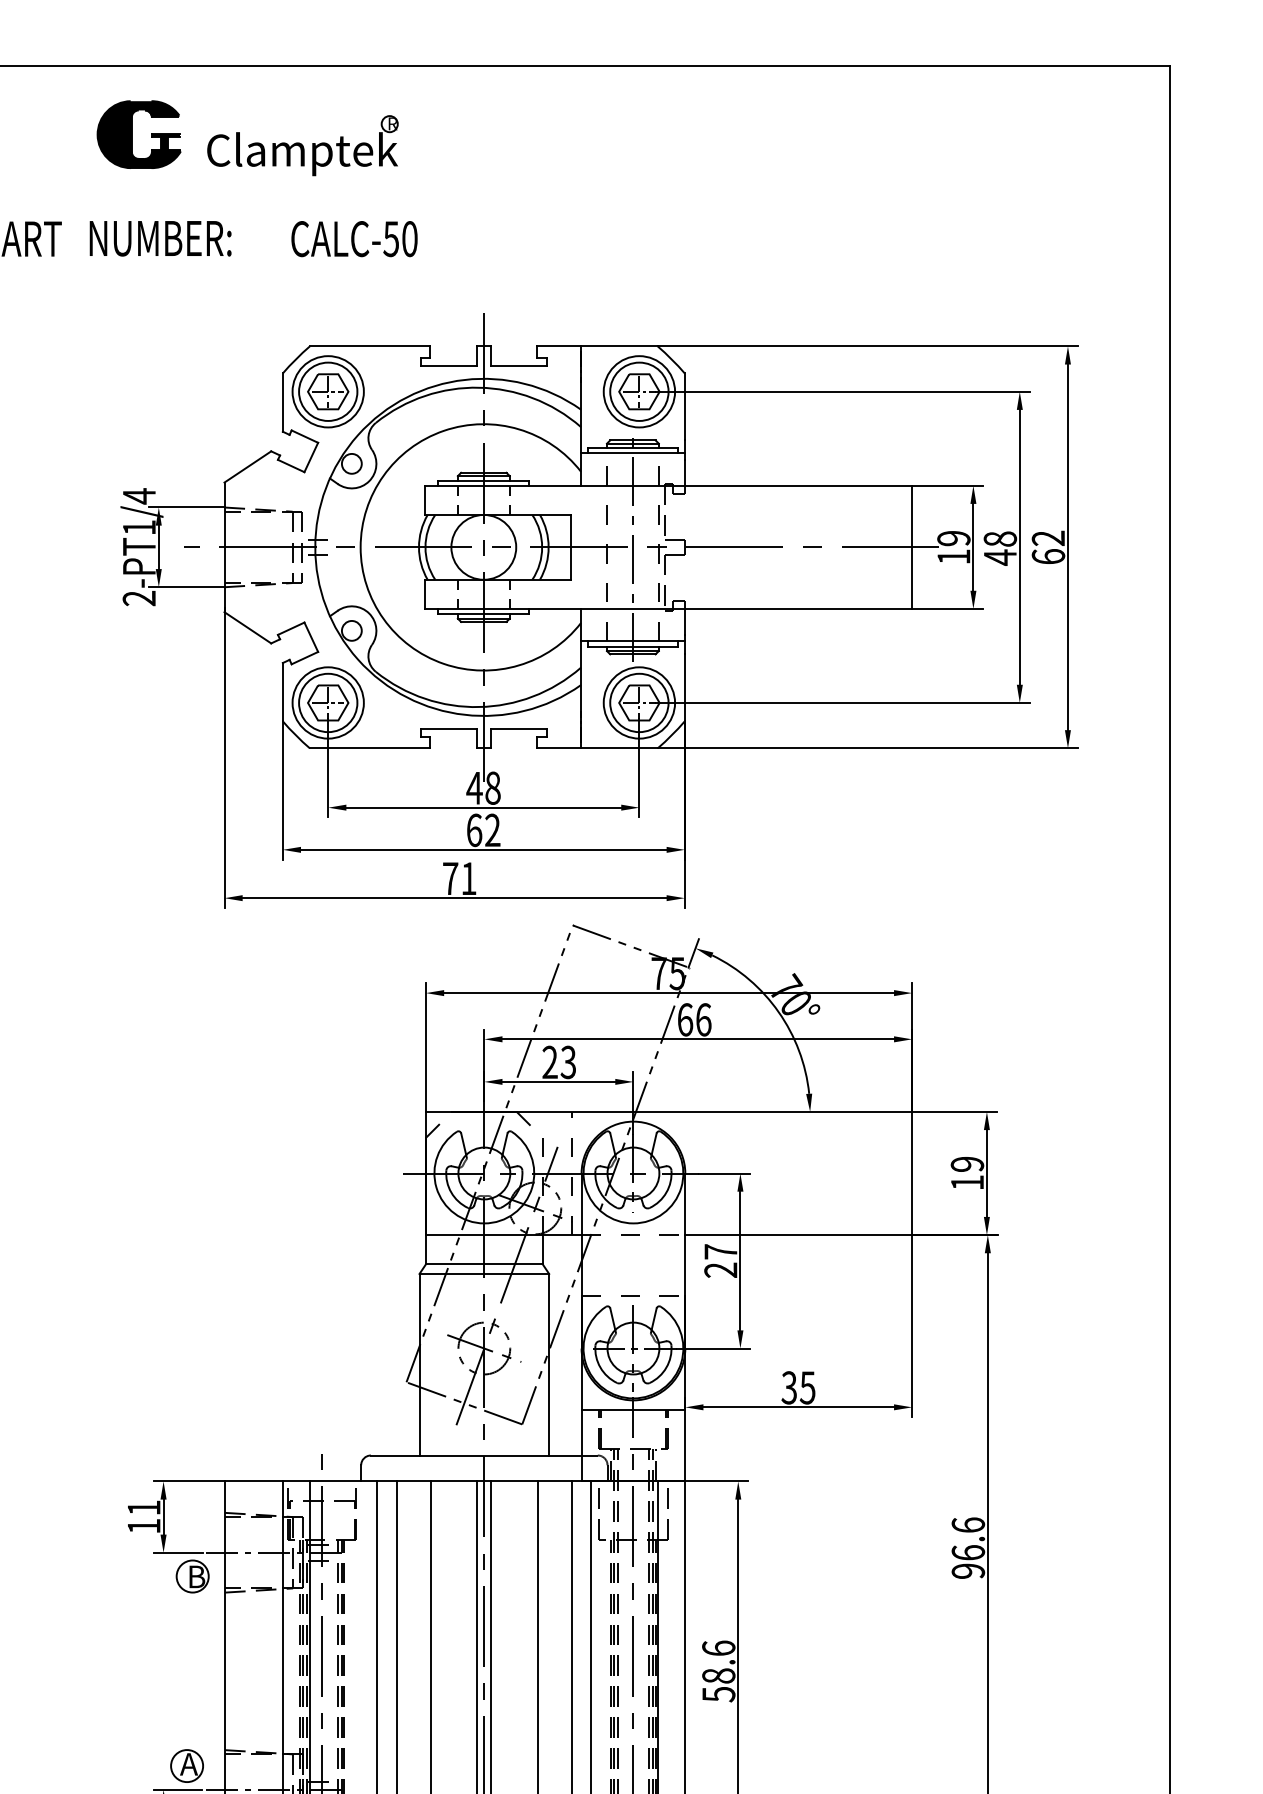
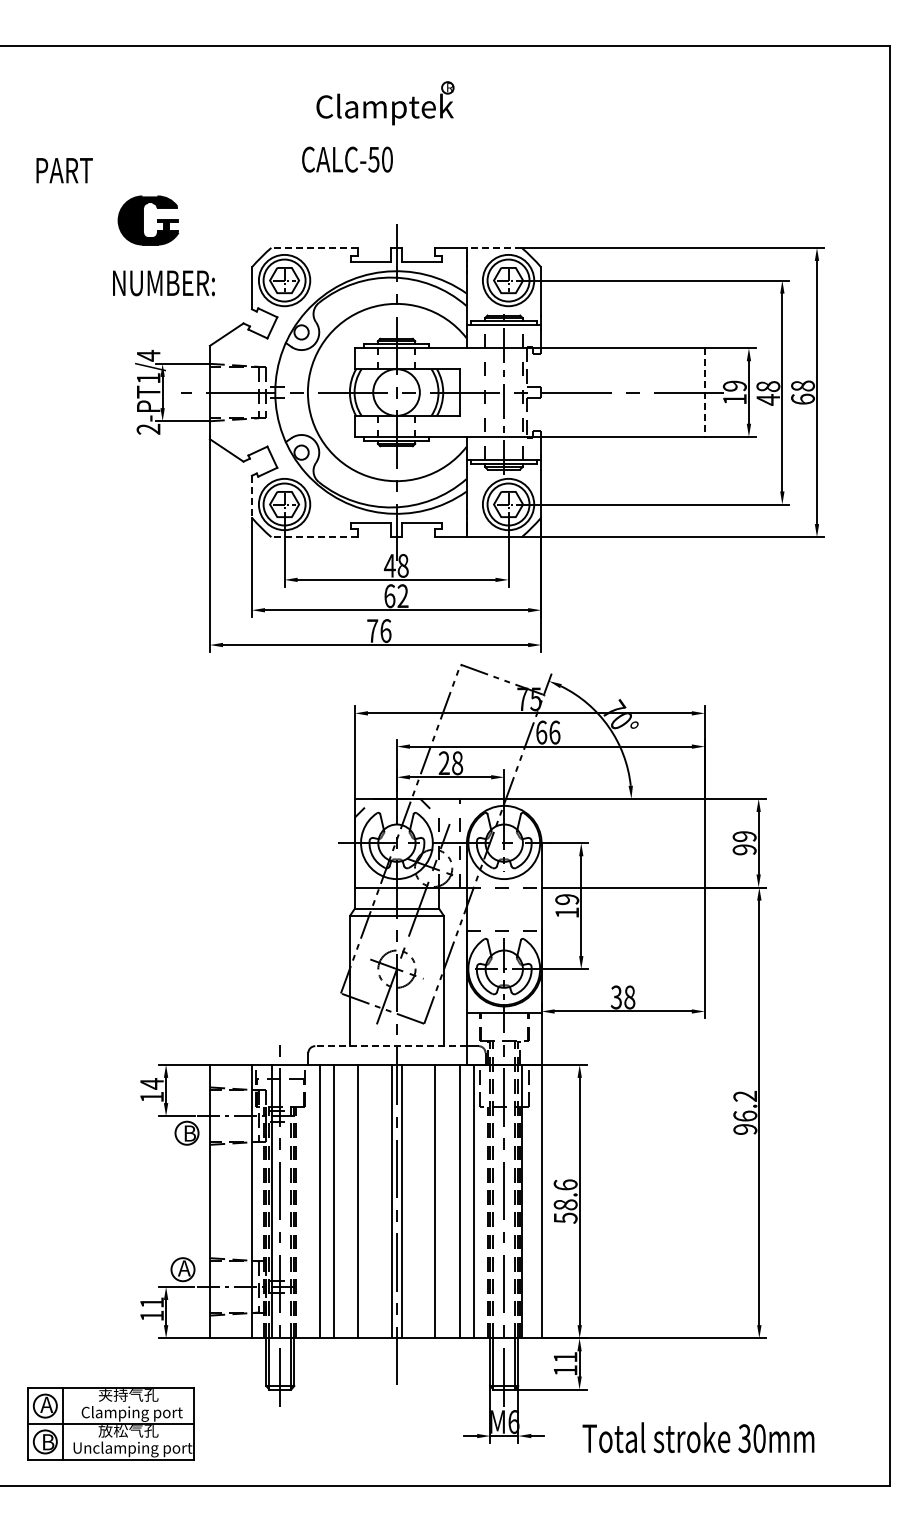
part: (139, 134) -> (148, 220), moved
part: (303, 145) -> (385, 103), moved
text: (159, 238) -> (163, 283), moved
text: (354, 238) -> (347, 159), moved
line: (369, 345) -> (314, 247), solid -> dashed
line: (619, 345) -> (494, 247), solid -> dashed
text: (1047, 537) -> (802, 385), 62 -> 68
line: (911, 548) -> (704, 393), solid -> dashed
line: (282, 691) -> (251, 496), solid -> dashed
line: (369, 748) -> (314, 537), solid -> dashed
text: (468, 877) -> (385, 630), 71 -> 76
text: (568, 1061) -> (457, 762), 23 -> 28
text: (967, 1182) -> (744, 849), 19 -> 99
text: (721, 1261) -> (567, 906), 27 -> 19
text: (807, 1387) -> (629, 997), 35 -> 38
line: (476, 1455) -> (391, 1046), solid -> dashed
text: (143, 1507) -> (151, 1083), 11 -> 14
text: (968, 1524) -> (745, 1095), 96.6 -> 96.2

